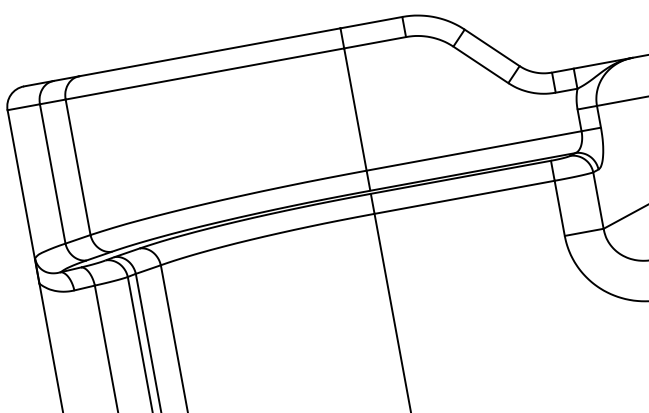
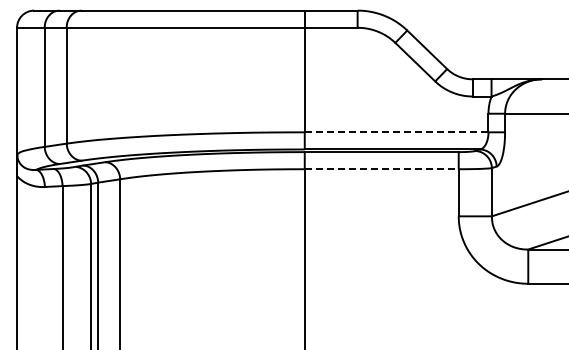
line: (473, 151) -> (396, 132), solid -> dashed
line: (464, 197) -> (381, 169), solid -> dashed

